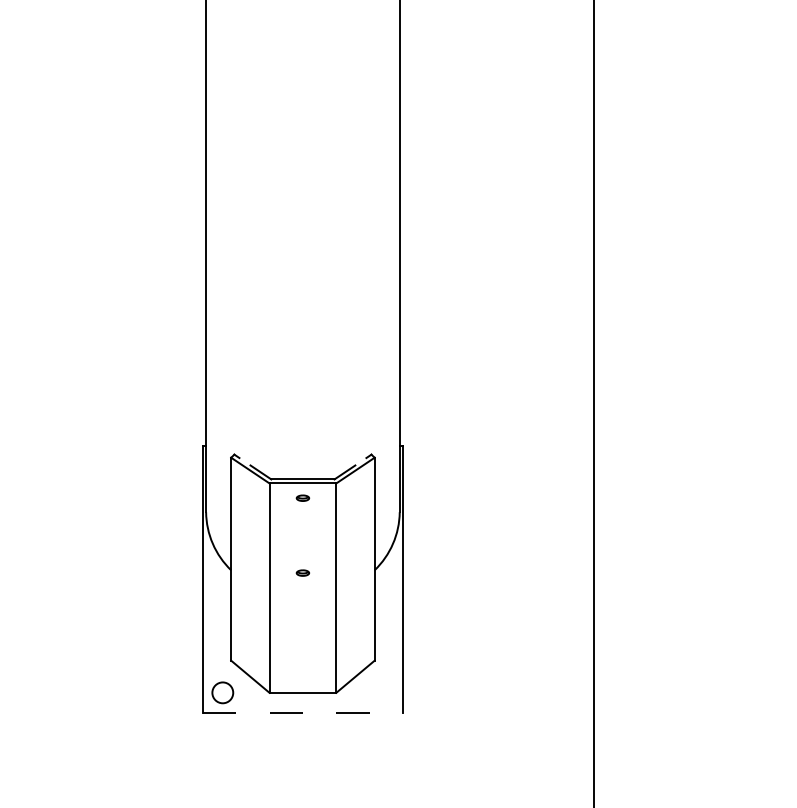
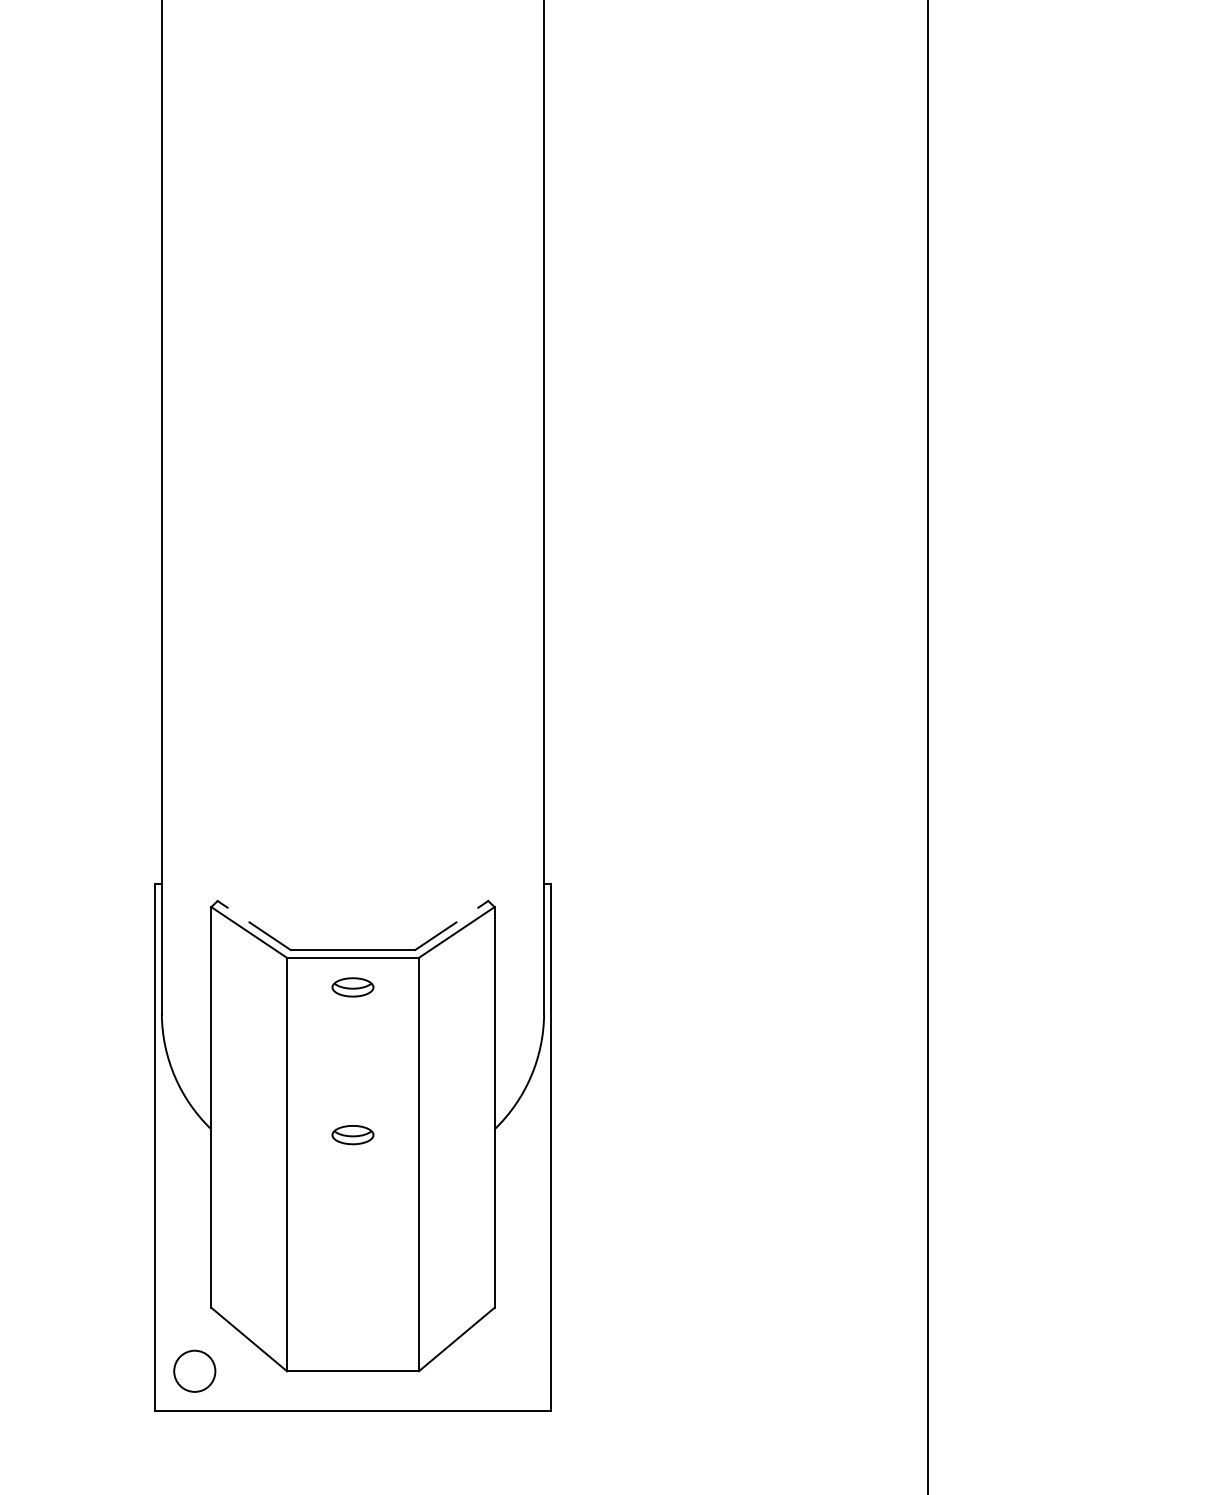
part: (302, 497) -> (352, 985), size x1.67
part: (302, 572) -> (352, 1133), size x1.67
line: (303, 712) -> (354, 1410), dashed -> solid

